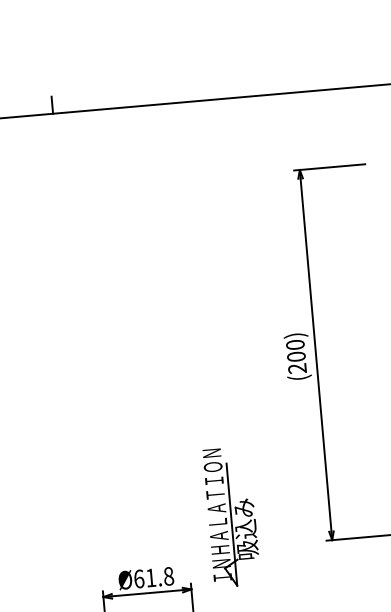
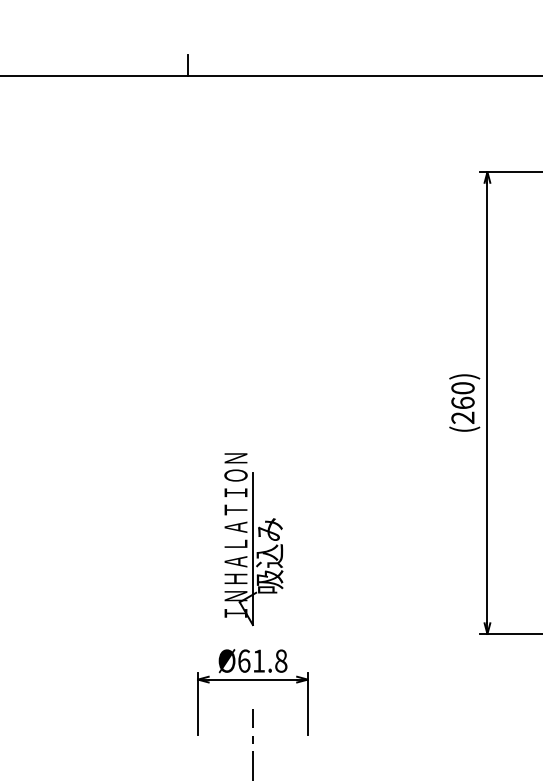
text: (296, 356) -> (462, 402), (200) -> (260)
part: (231, 517) -> (253, 539), moved

